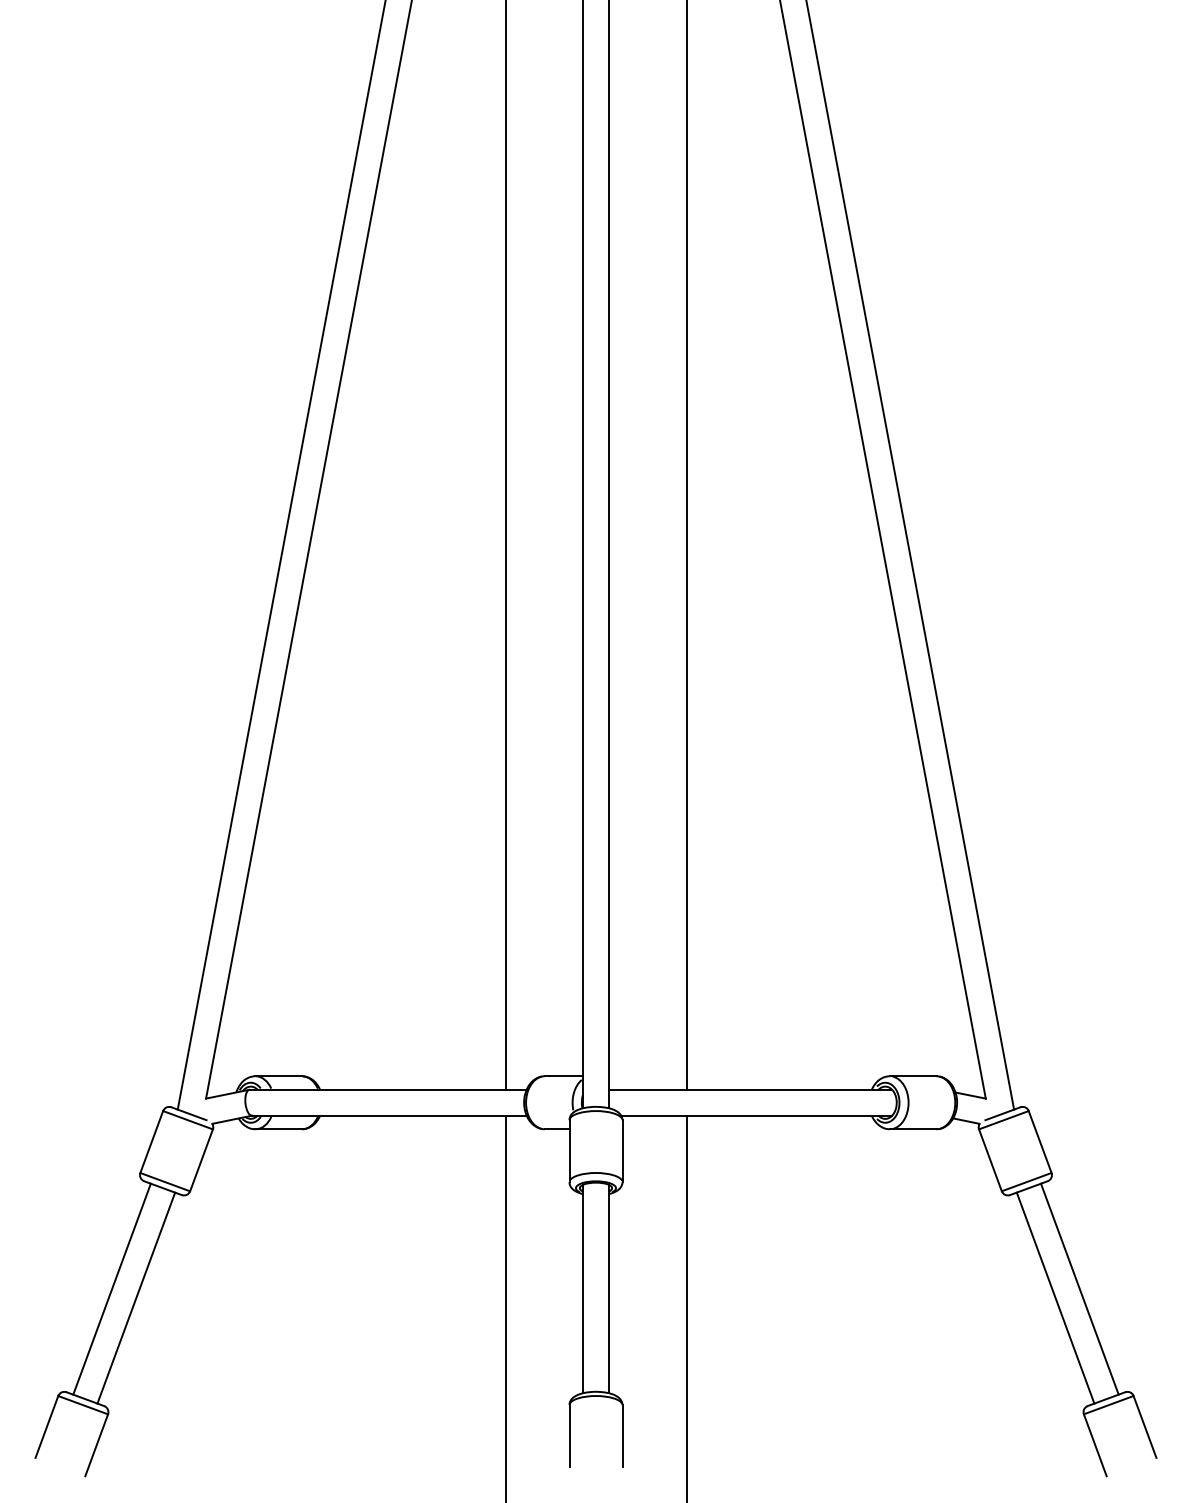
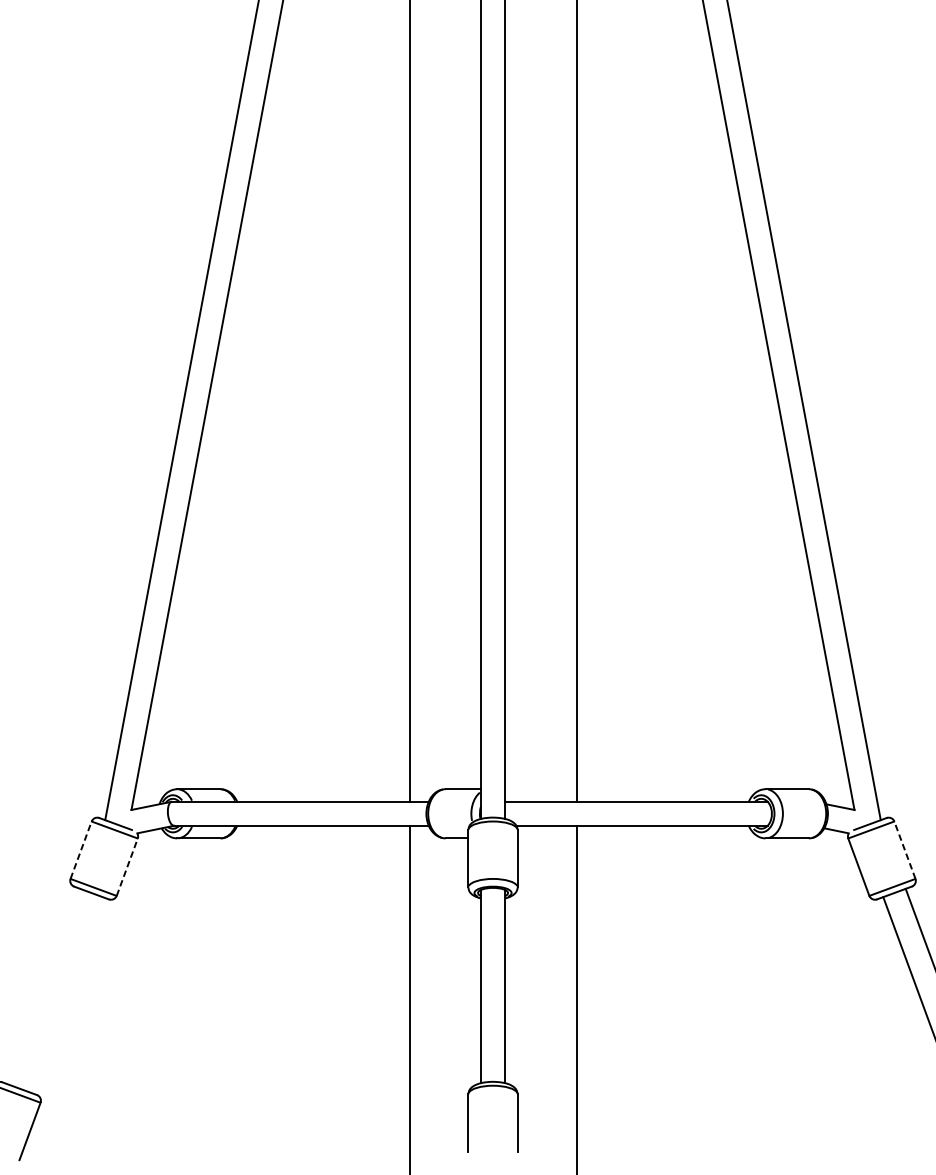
line: (1039, 1141) -> (904, 849), solid -> dashed
line: (151, 1142) -> (80, 850), solid -> dashed
line: (201, 1160) -> (127, 867), solid -> dashed
line: (111, 1288) -> (43, 986), removed
line: (136, 1297) -> (66, 994), removed

